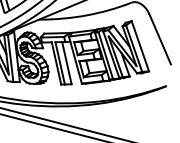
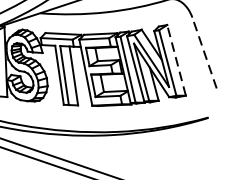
line: (160, 39) -> (204, 53), solid -> dashed
line: (140, 46) -> (176, 60), solid -> dashed

